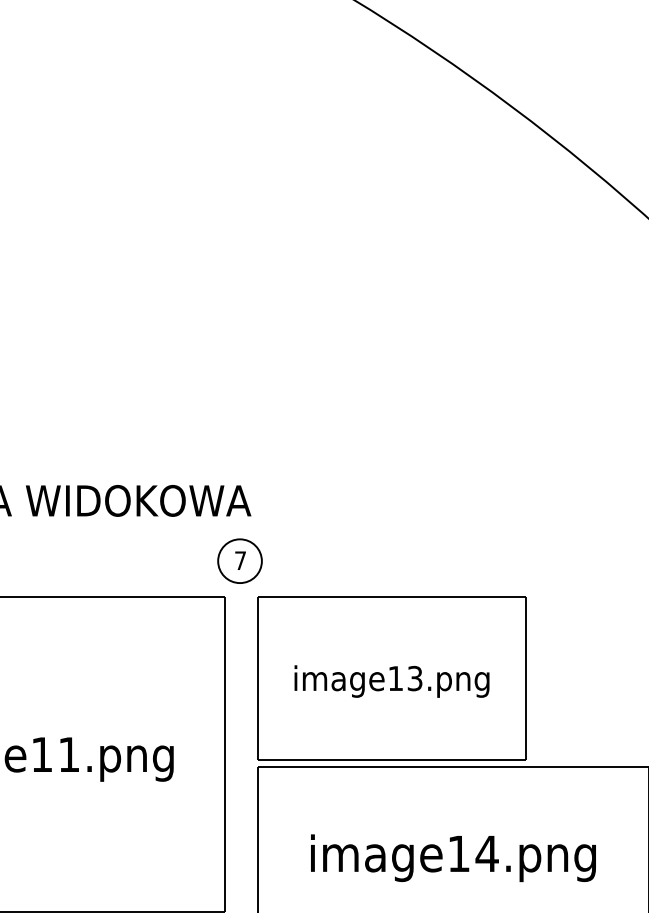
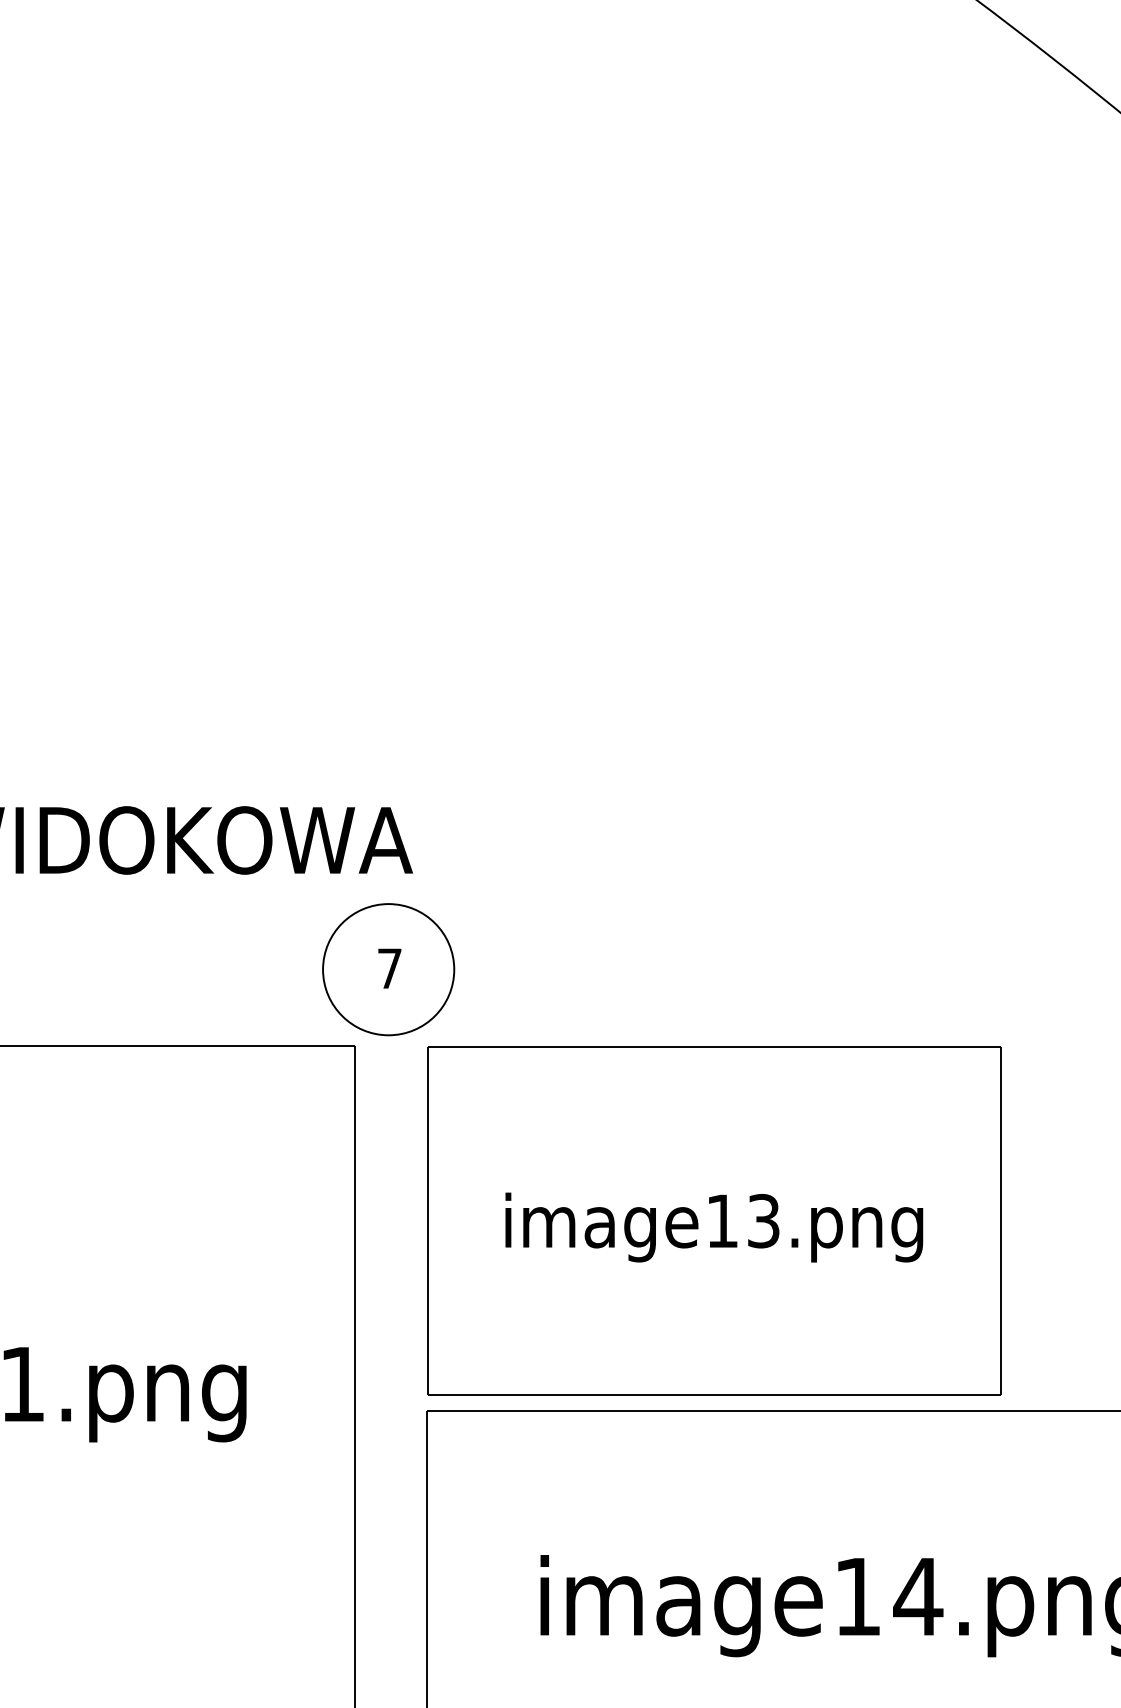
circle: (239, 561) -> (387, 970), size x1.4

